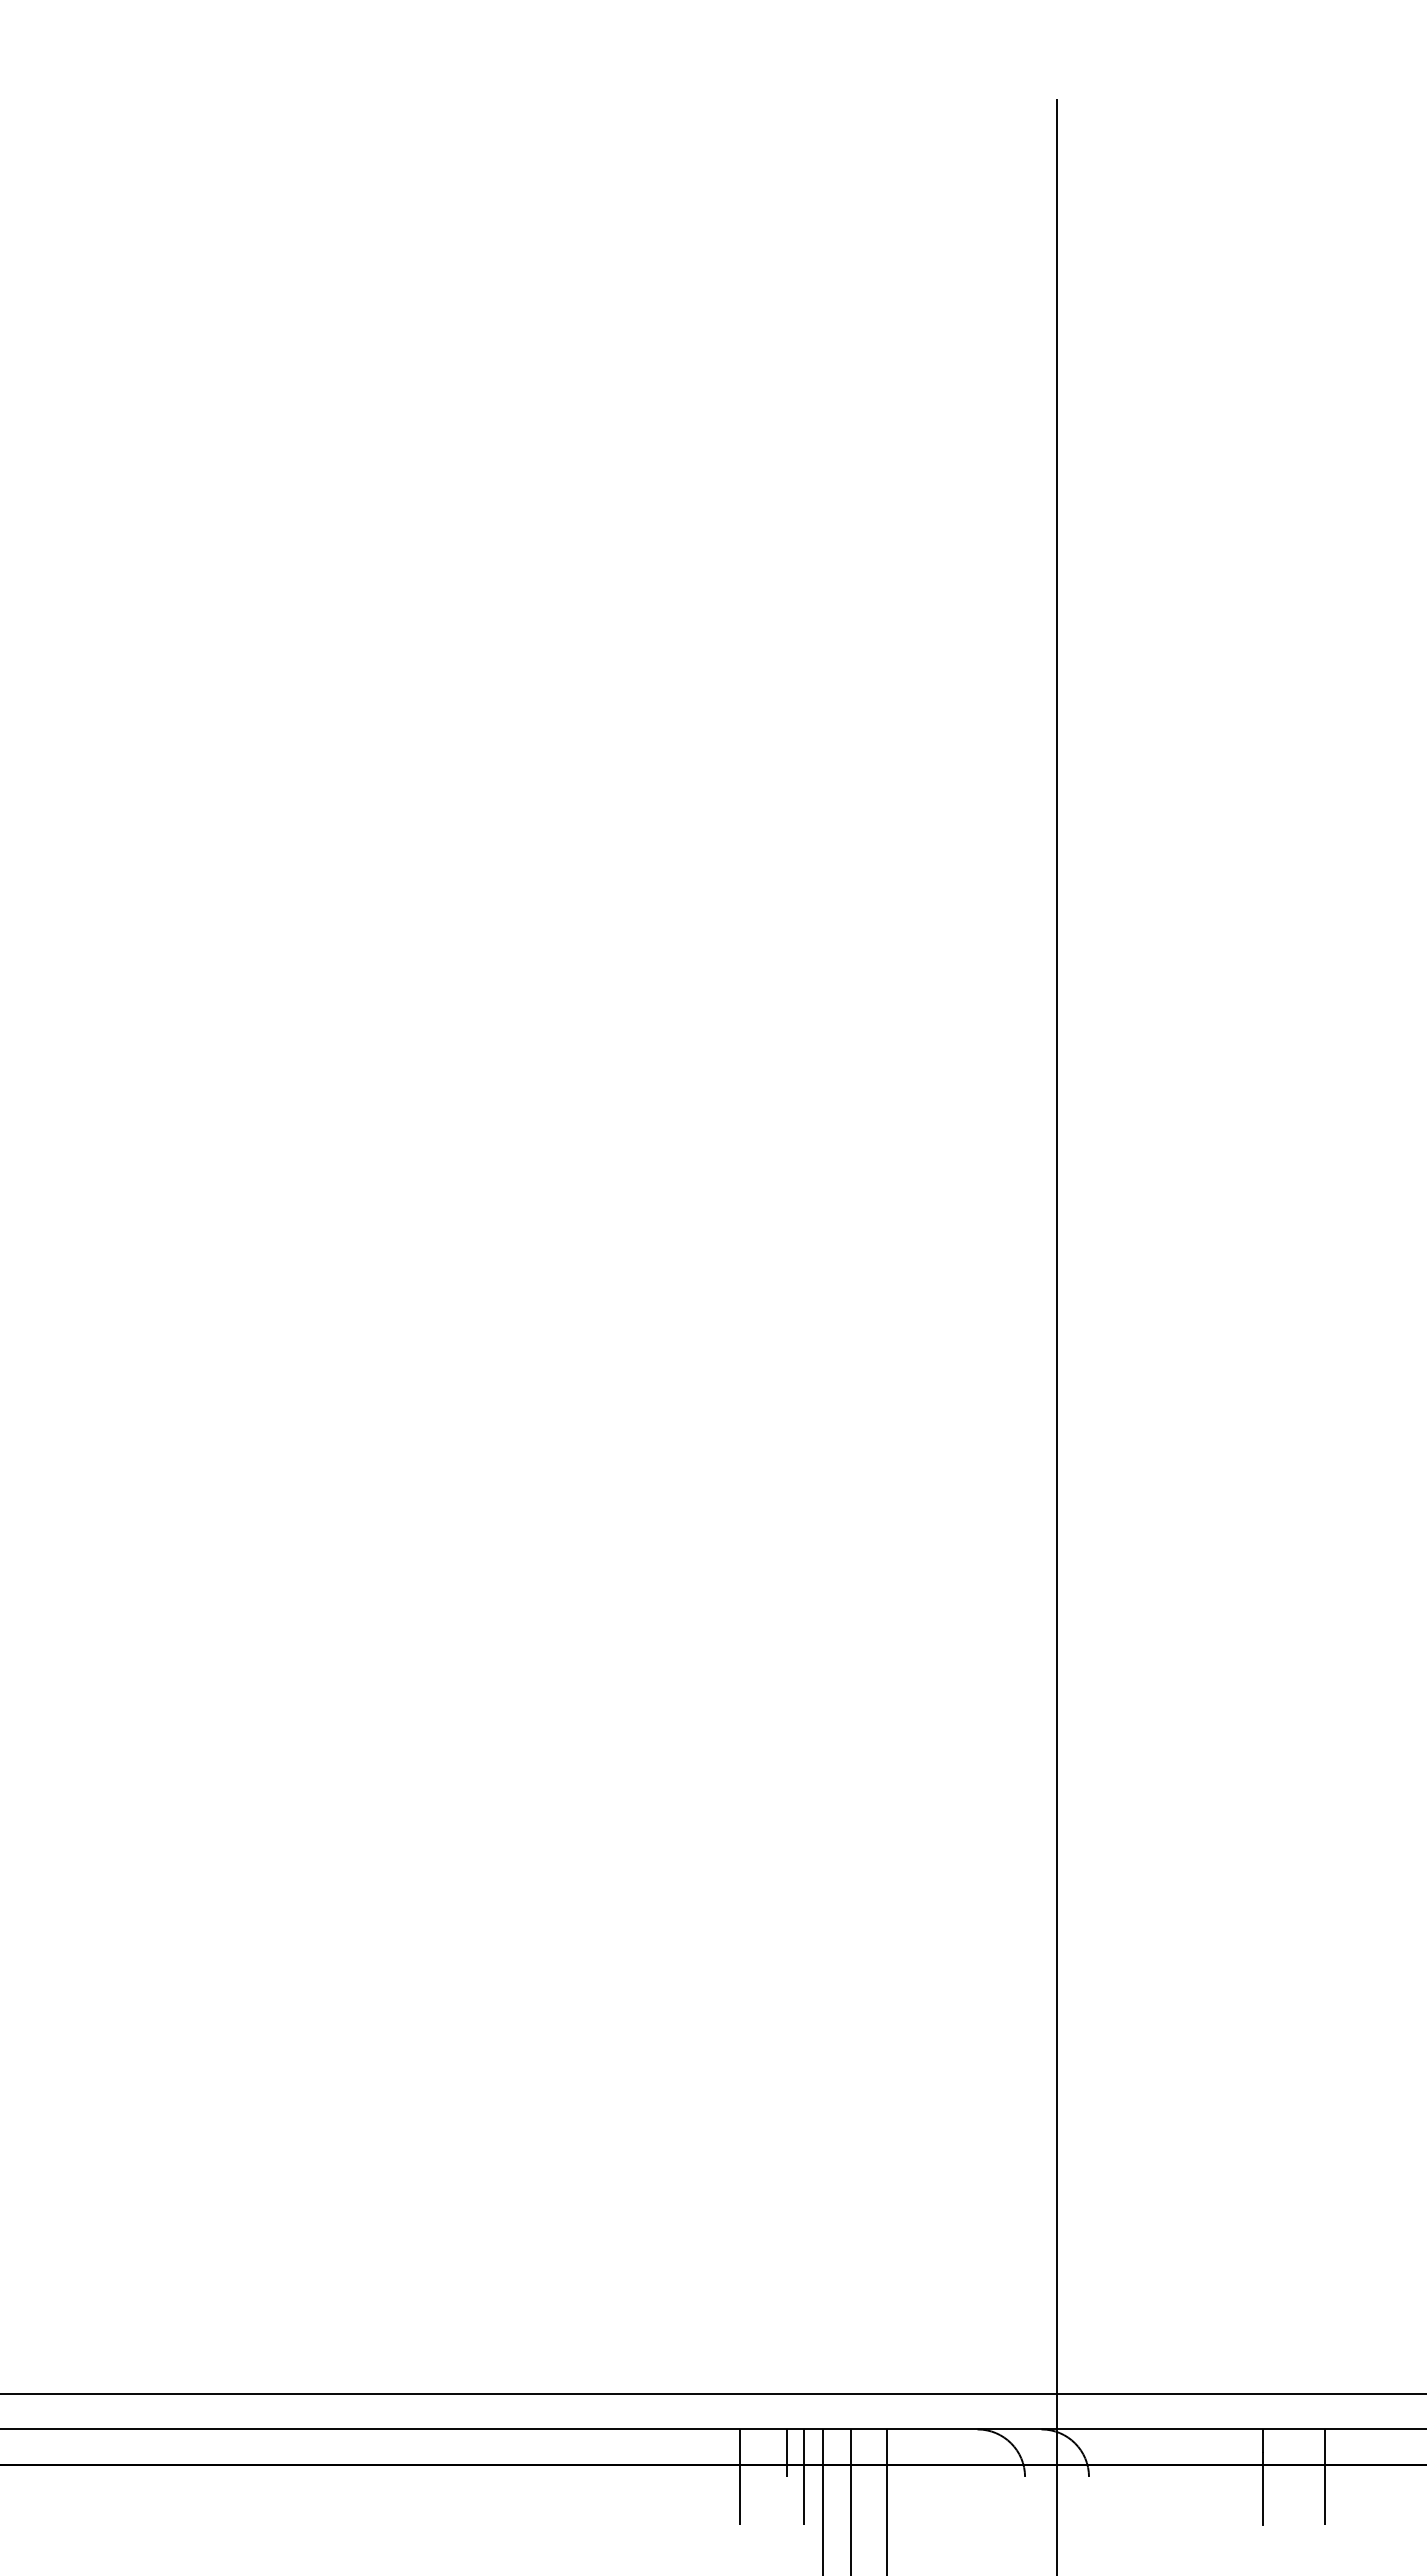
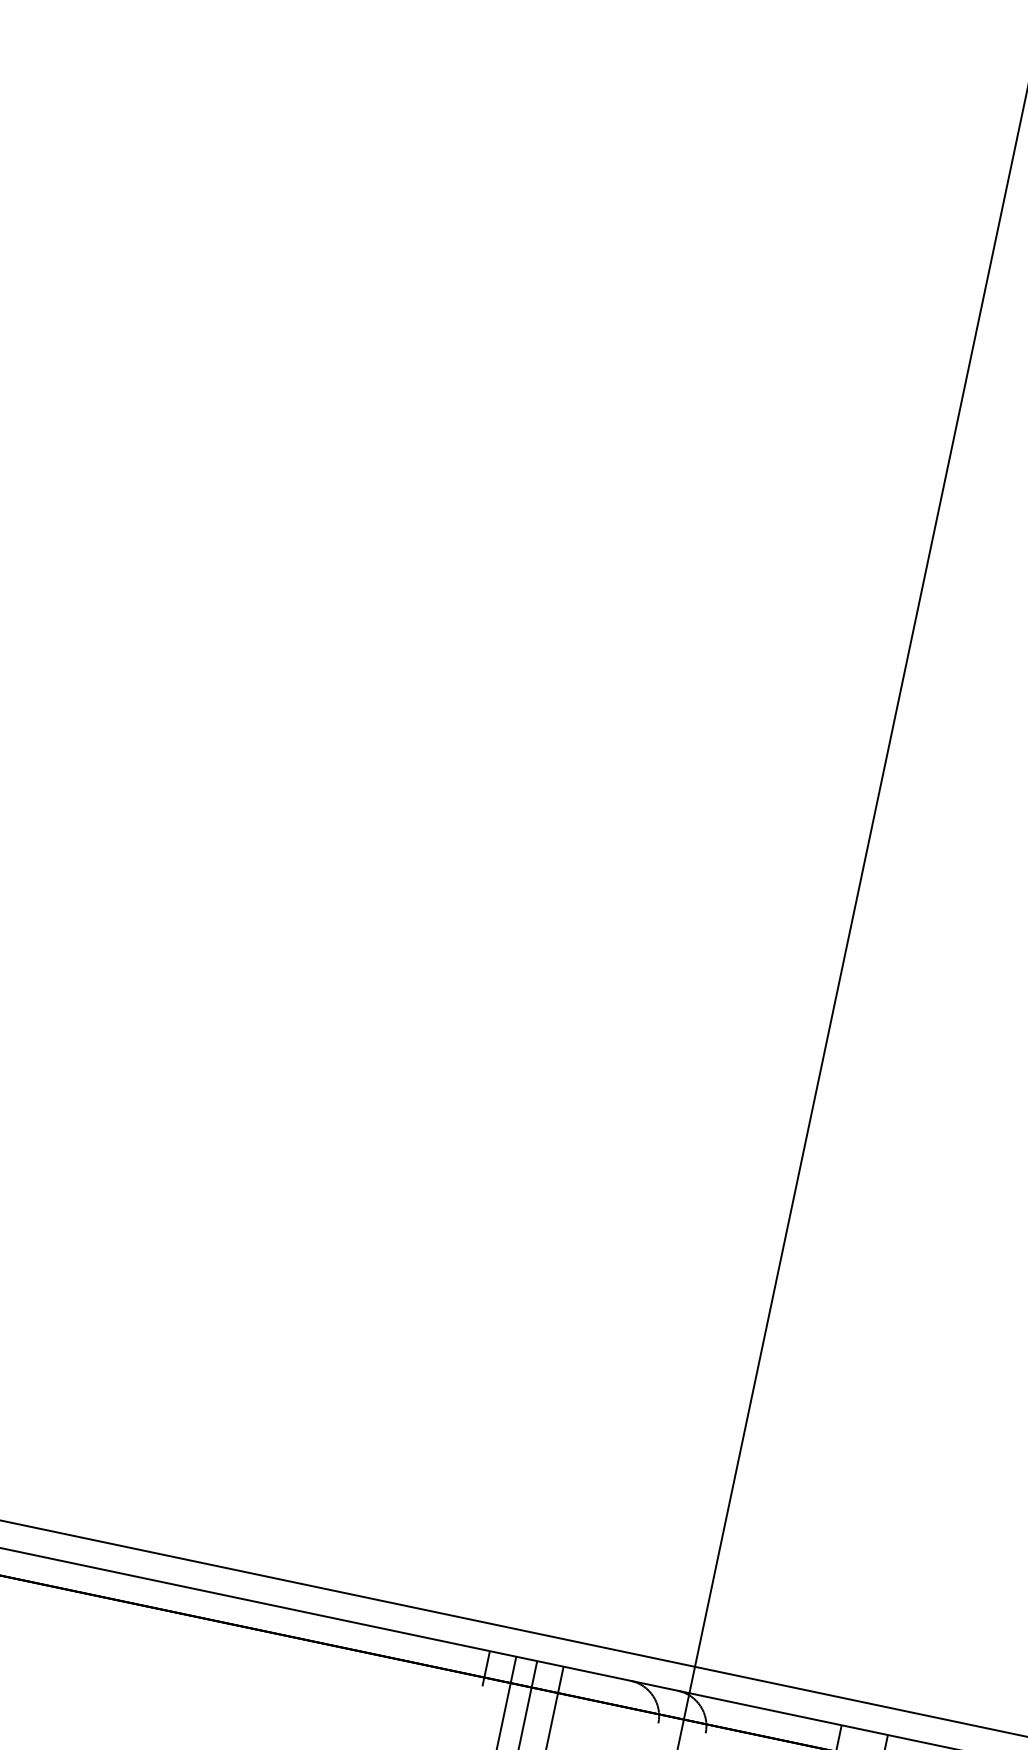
line: (739, 2476) -> (447, 1678), removed
line: (803, 2477) -> (494, 1689), removed

